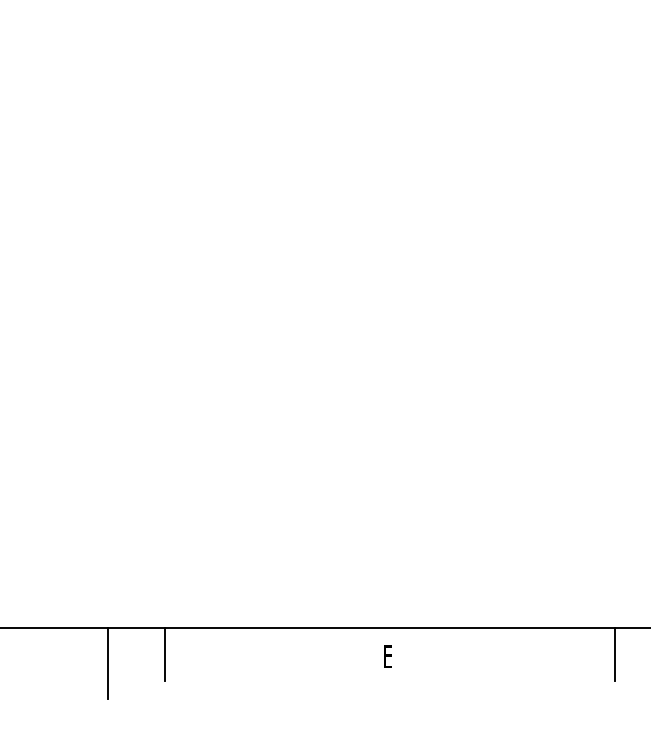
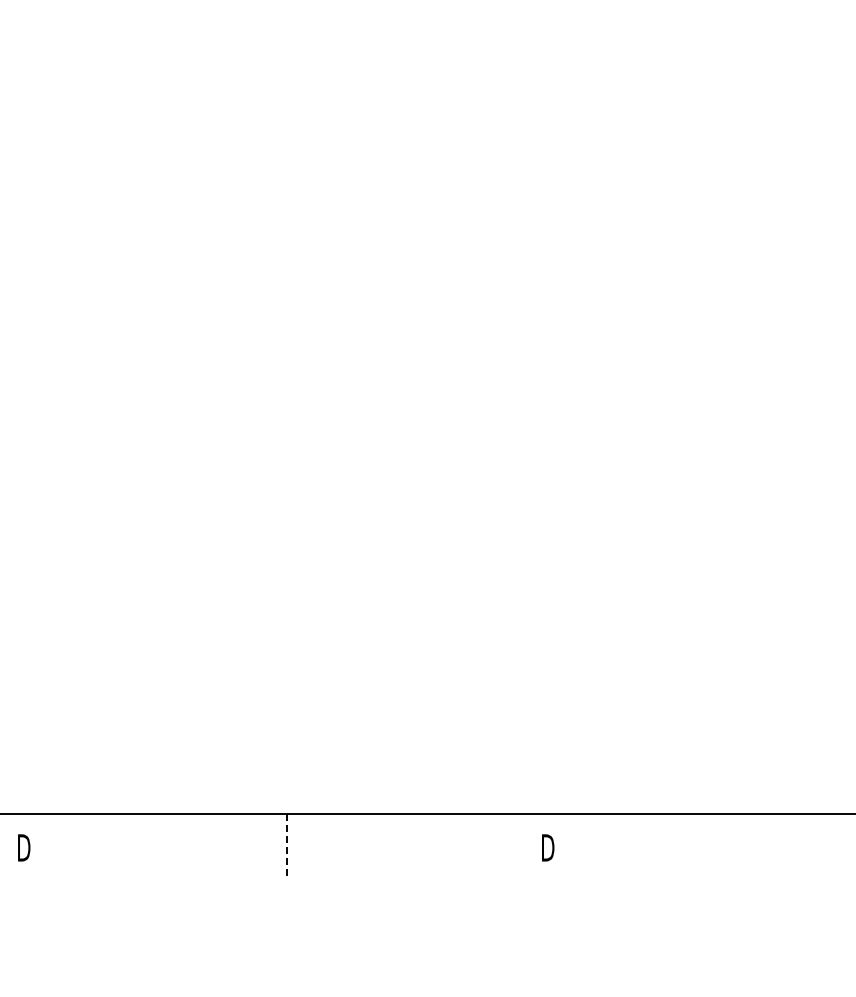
line: (165, 654) -> (287, 845), solid -> dashed
line: (615, 654) -> (811, 845), removed
text: (389, 656) -> (548, 847), E -> D
line: (107, 663) -> (220, 855), removed

